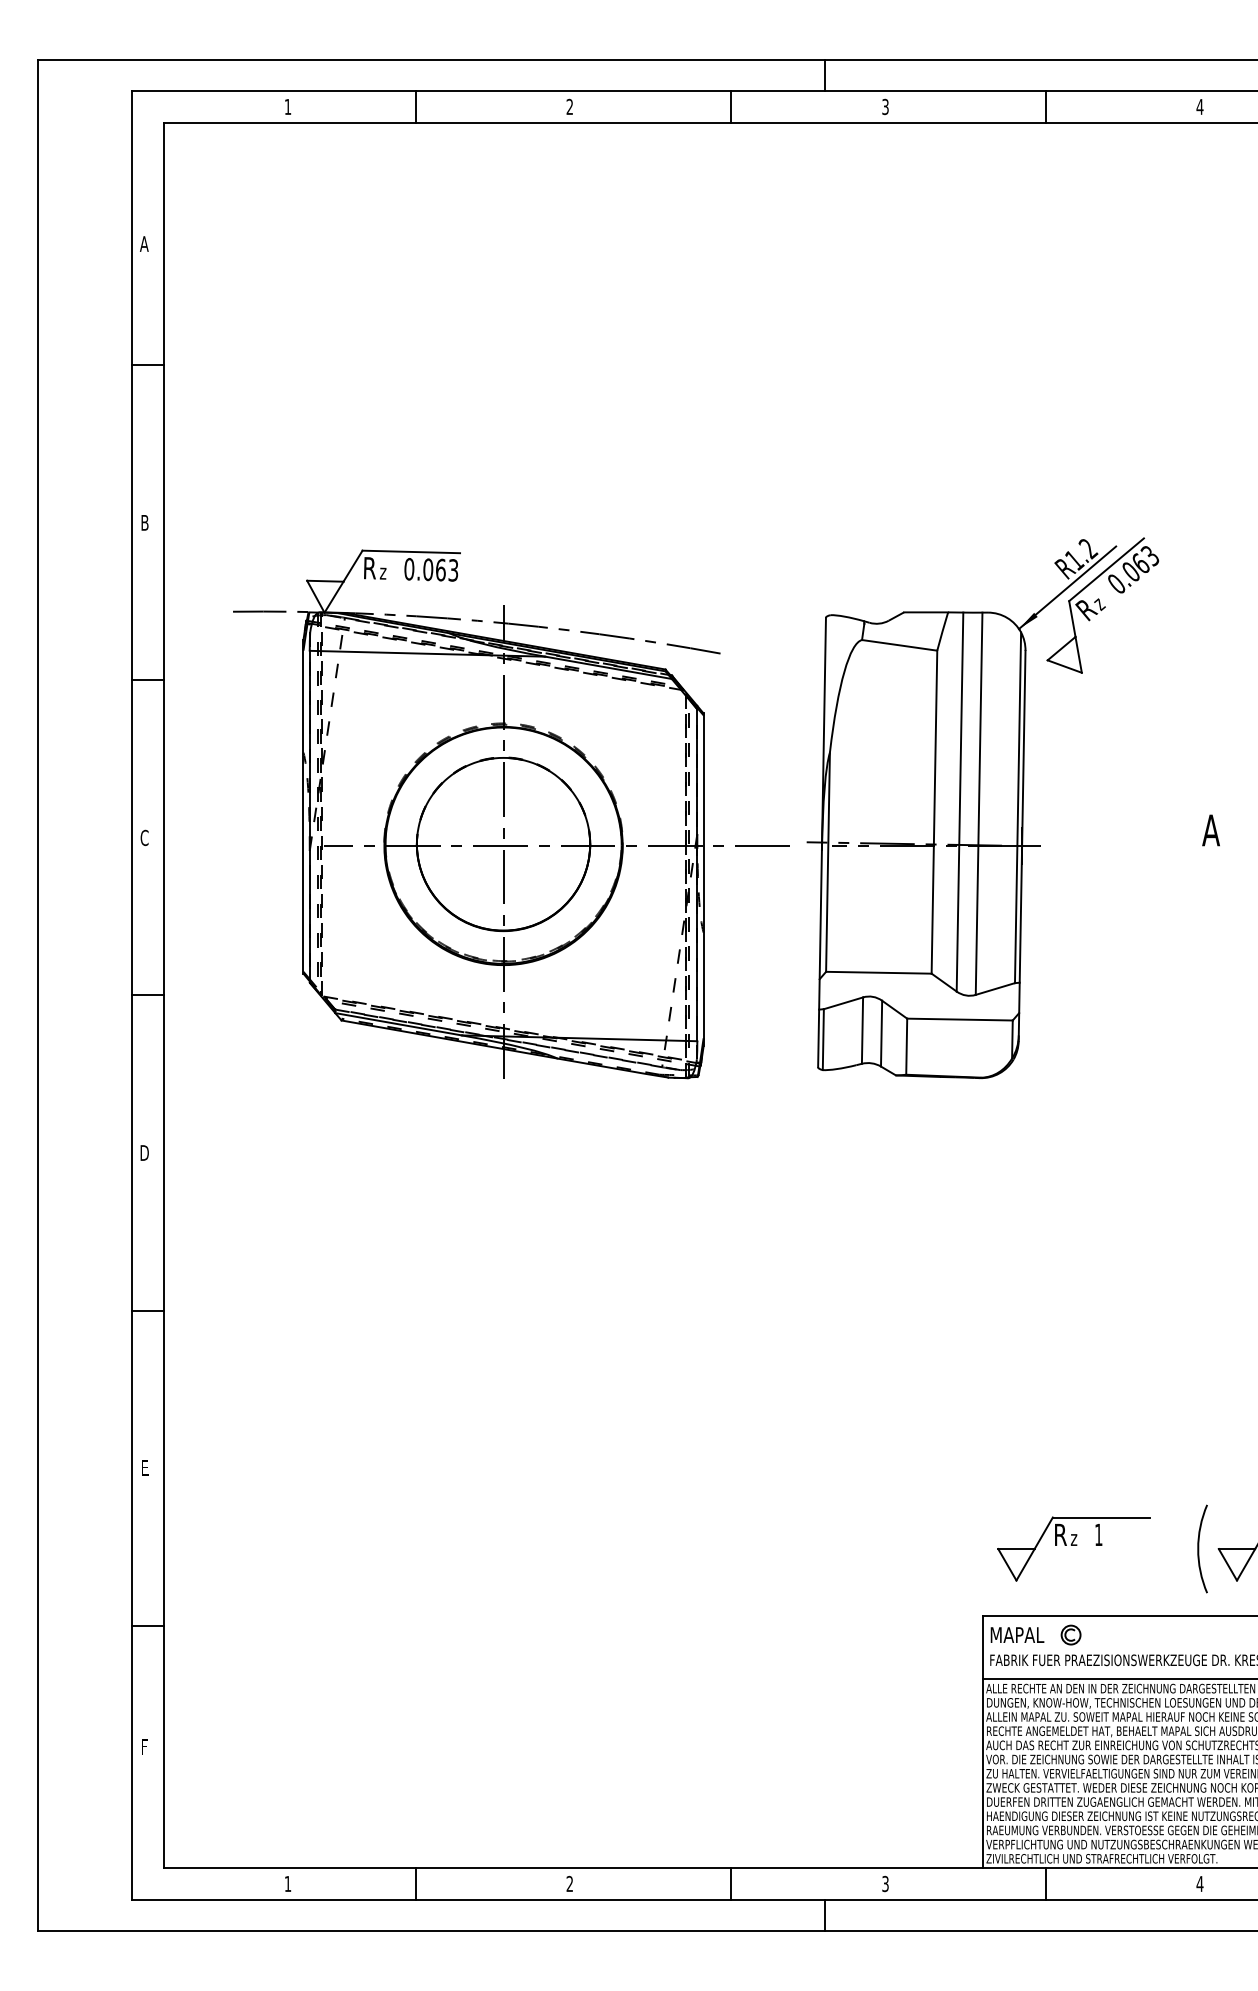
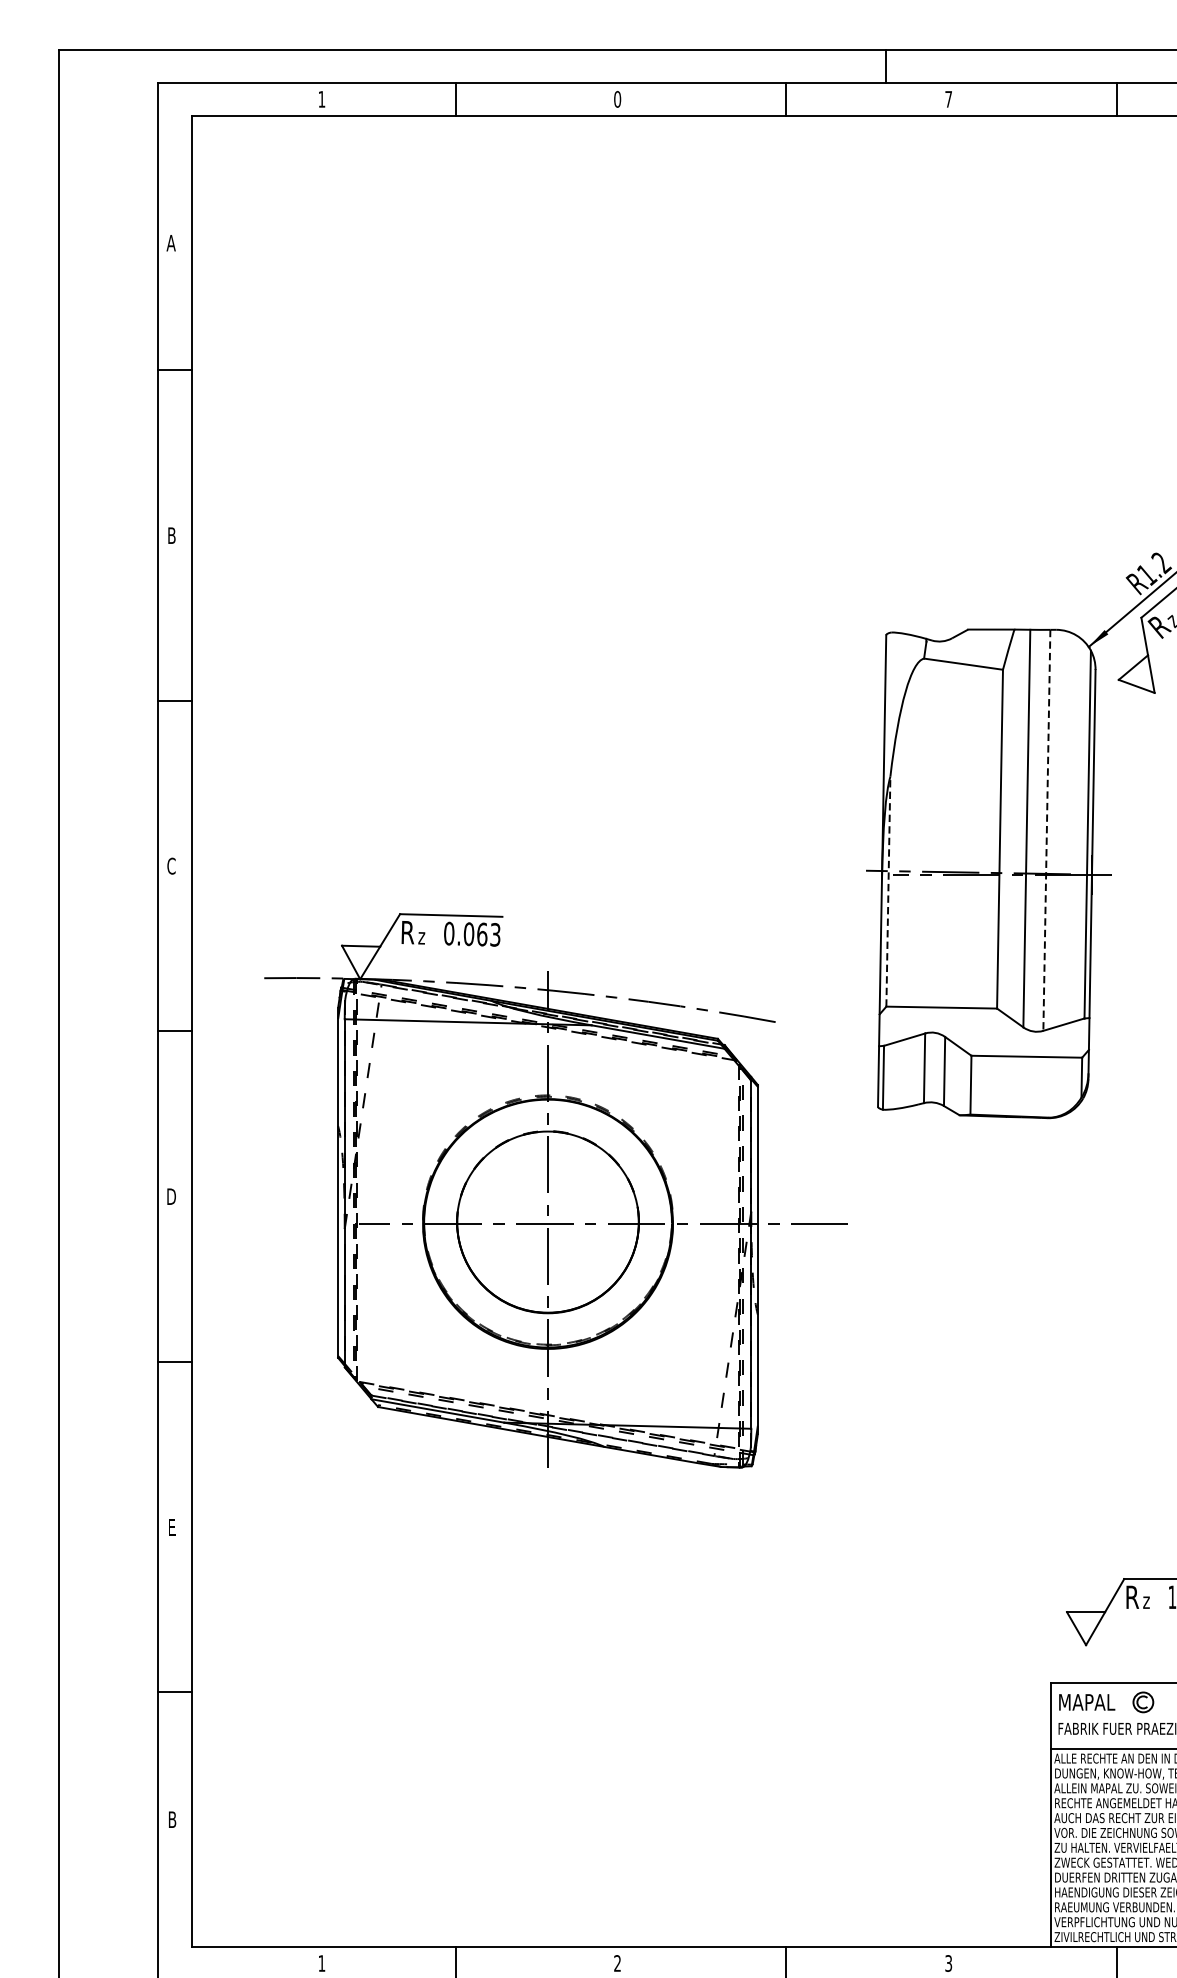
text: (569, 106) -> (617, 98), 2 -> 0
text: (885, 106) -> (948, 98), 3 -> 7
line: (979, 804) -> (1047, 831), solid -> dashed
part: (511, 814) -> (556, 1190), moved
line: (828, 862) -> (888, 891), solid -> dashed
text: (145, 1746) -> (172, 1819), F -> B

